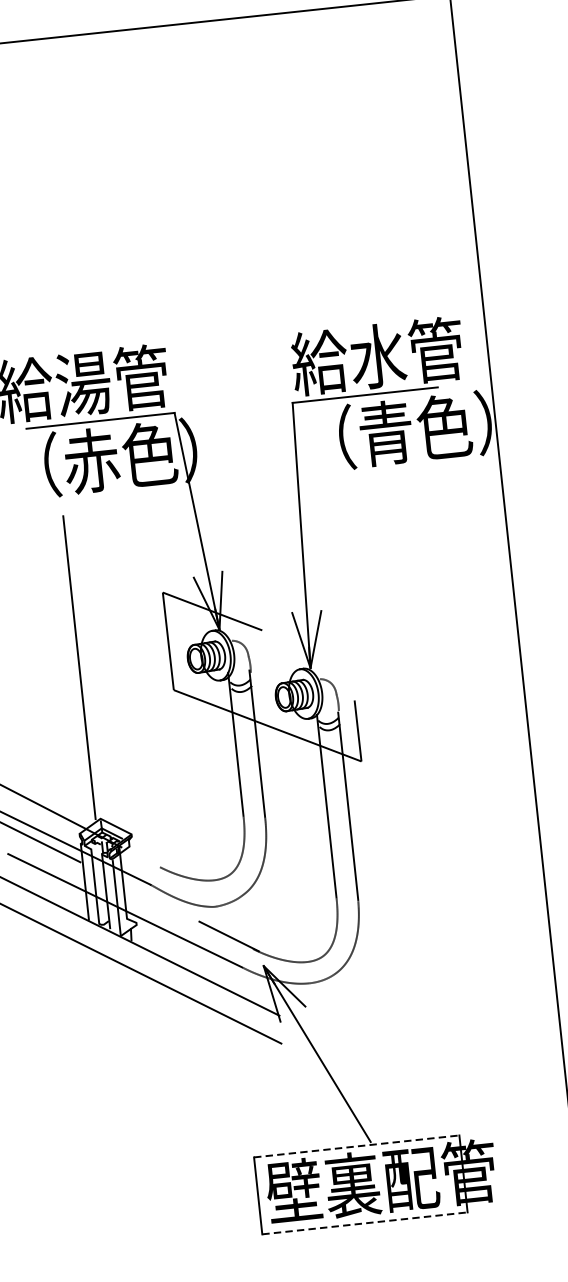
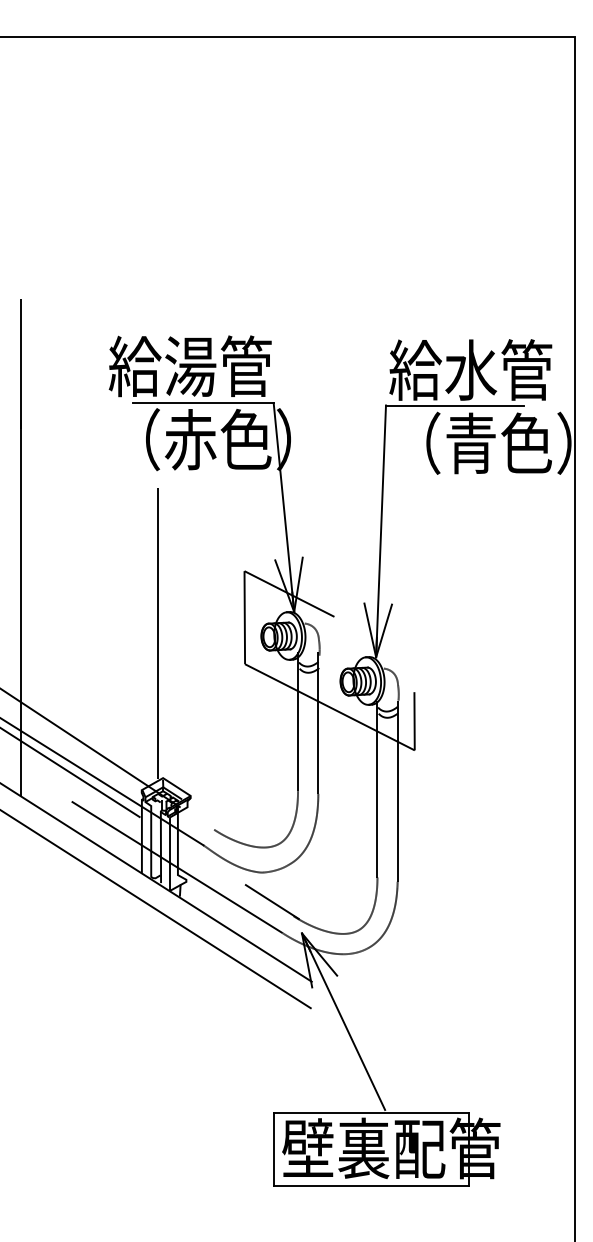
line: (356, 1146) -> (371, 1112), dashed -> solid
line: (365, 1223) -> (371, 1186), dashed -> solid

